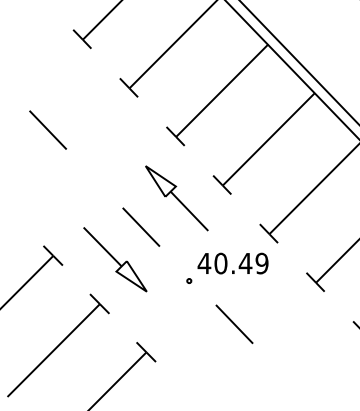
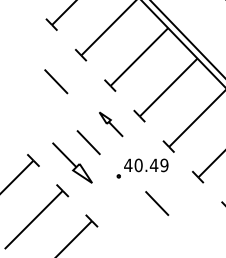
line: (48, 129) -> (56, 81), moved
part: (177, 198) -> (111, 124), size x0.6
line: (235, 324) -> (157, 203), moved

